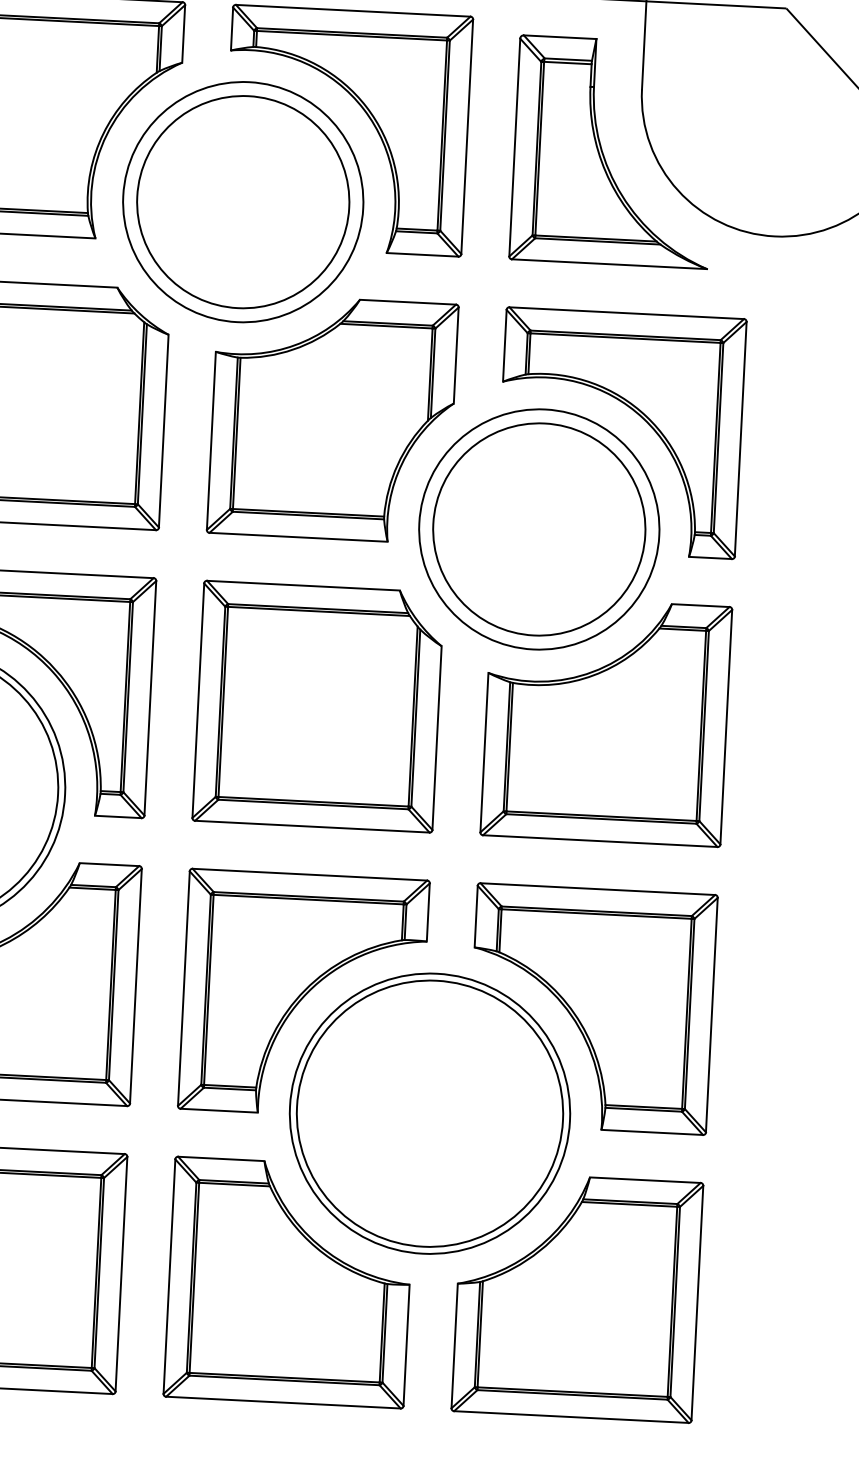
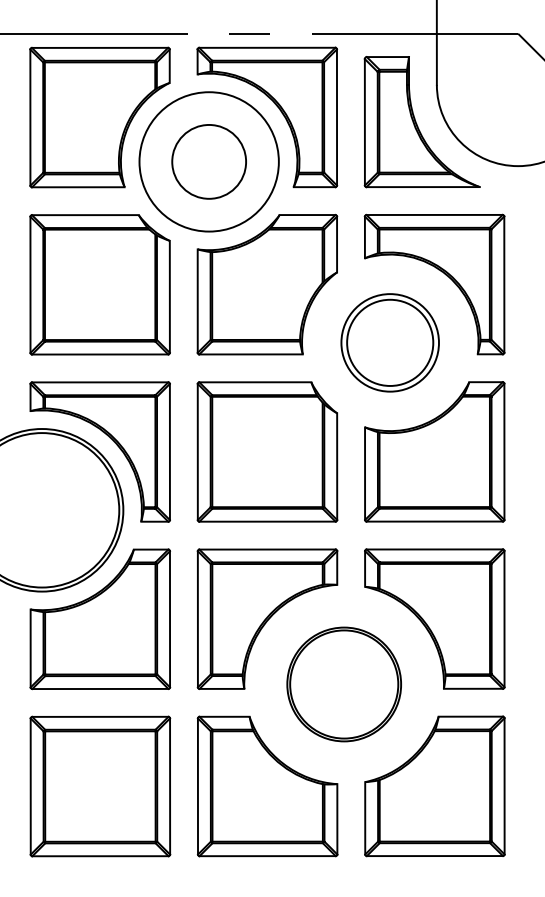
circle: (242, 201) -> (208, 161), size x0.6
part: (537, 528) -> (389, 342), size x0.7
part: (430, 1113) -> (344, 684), size x0.7

